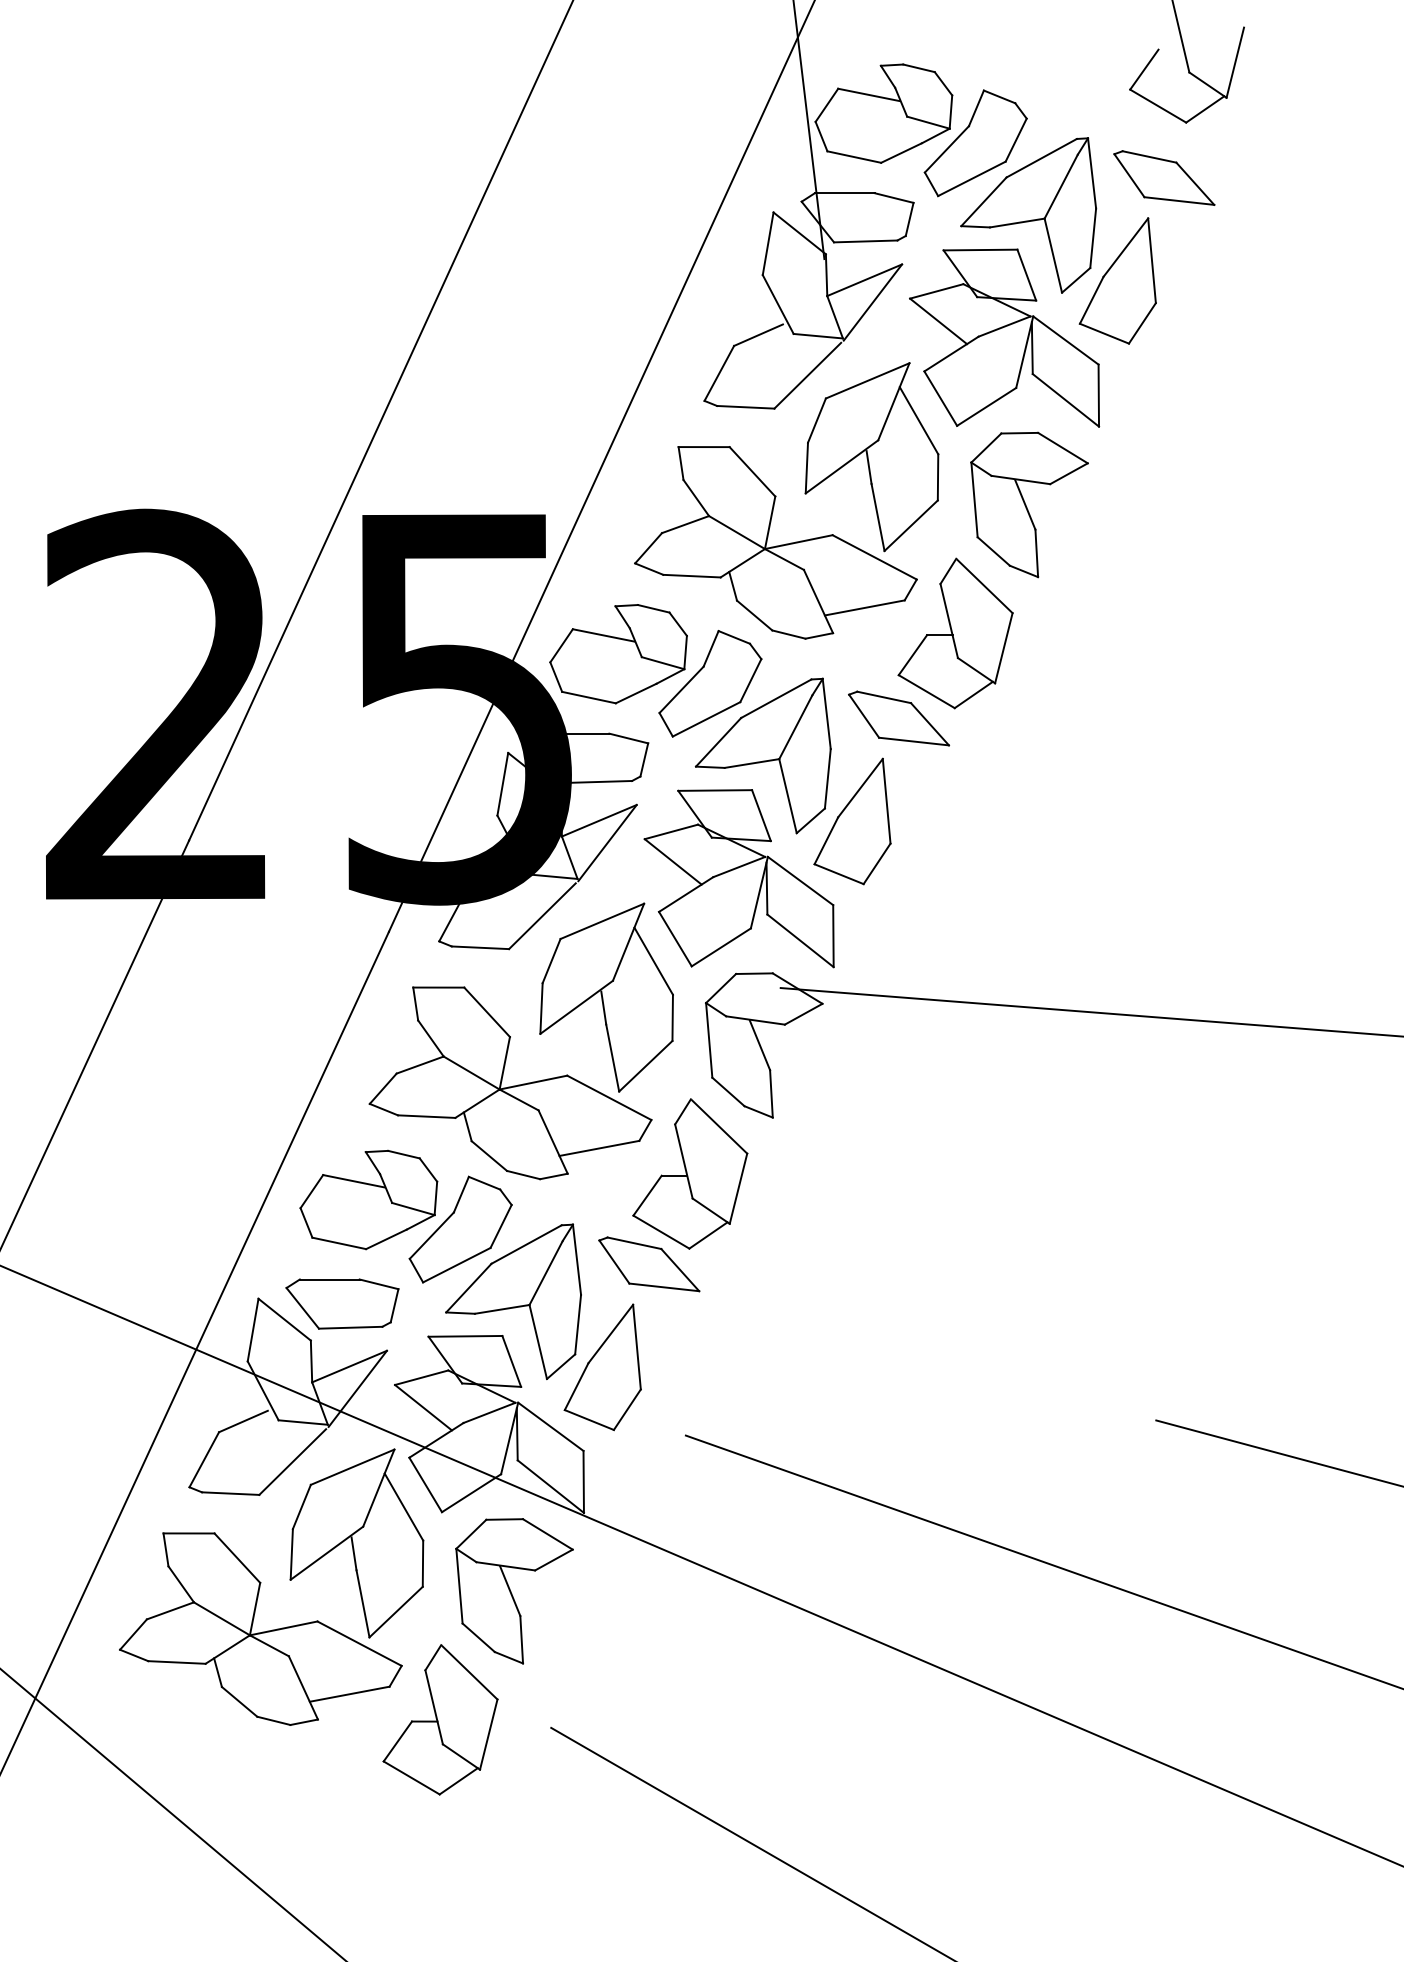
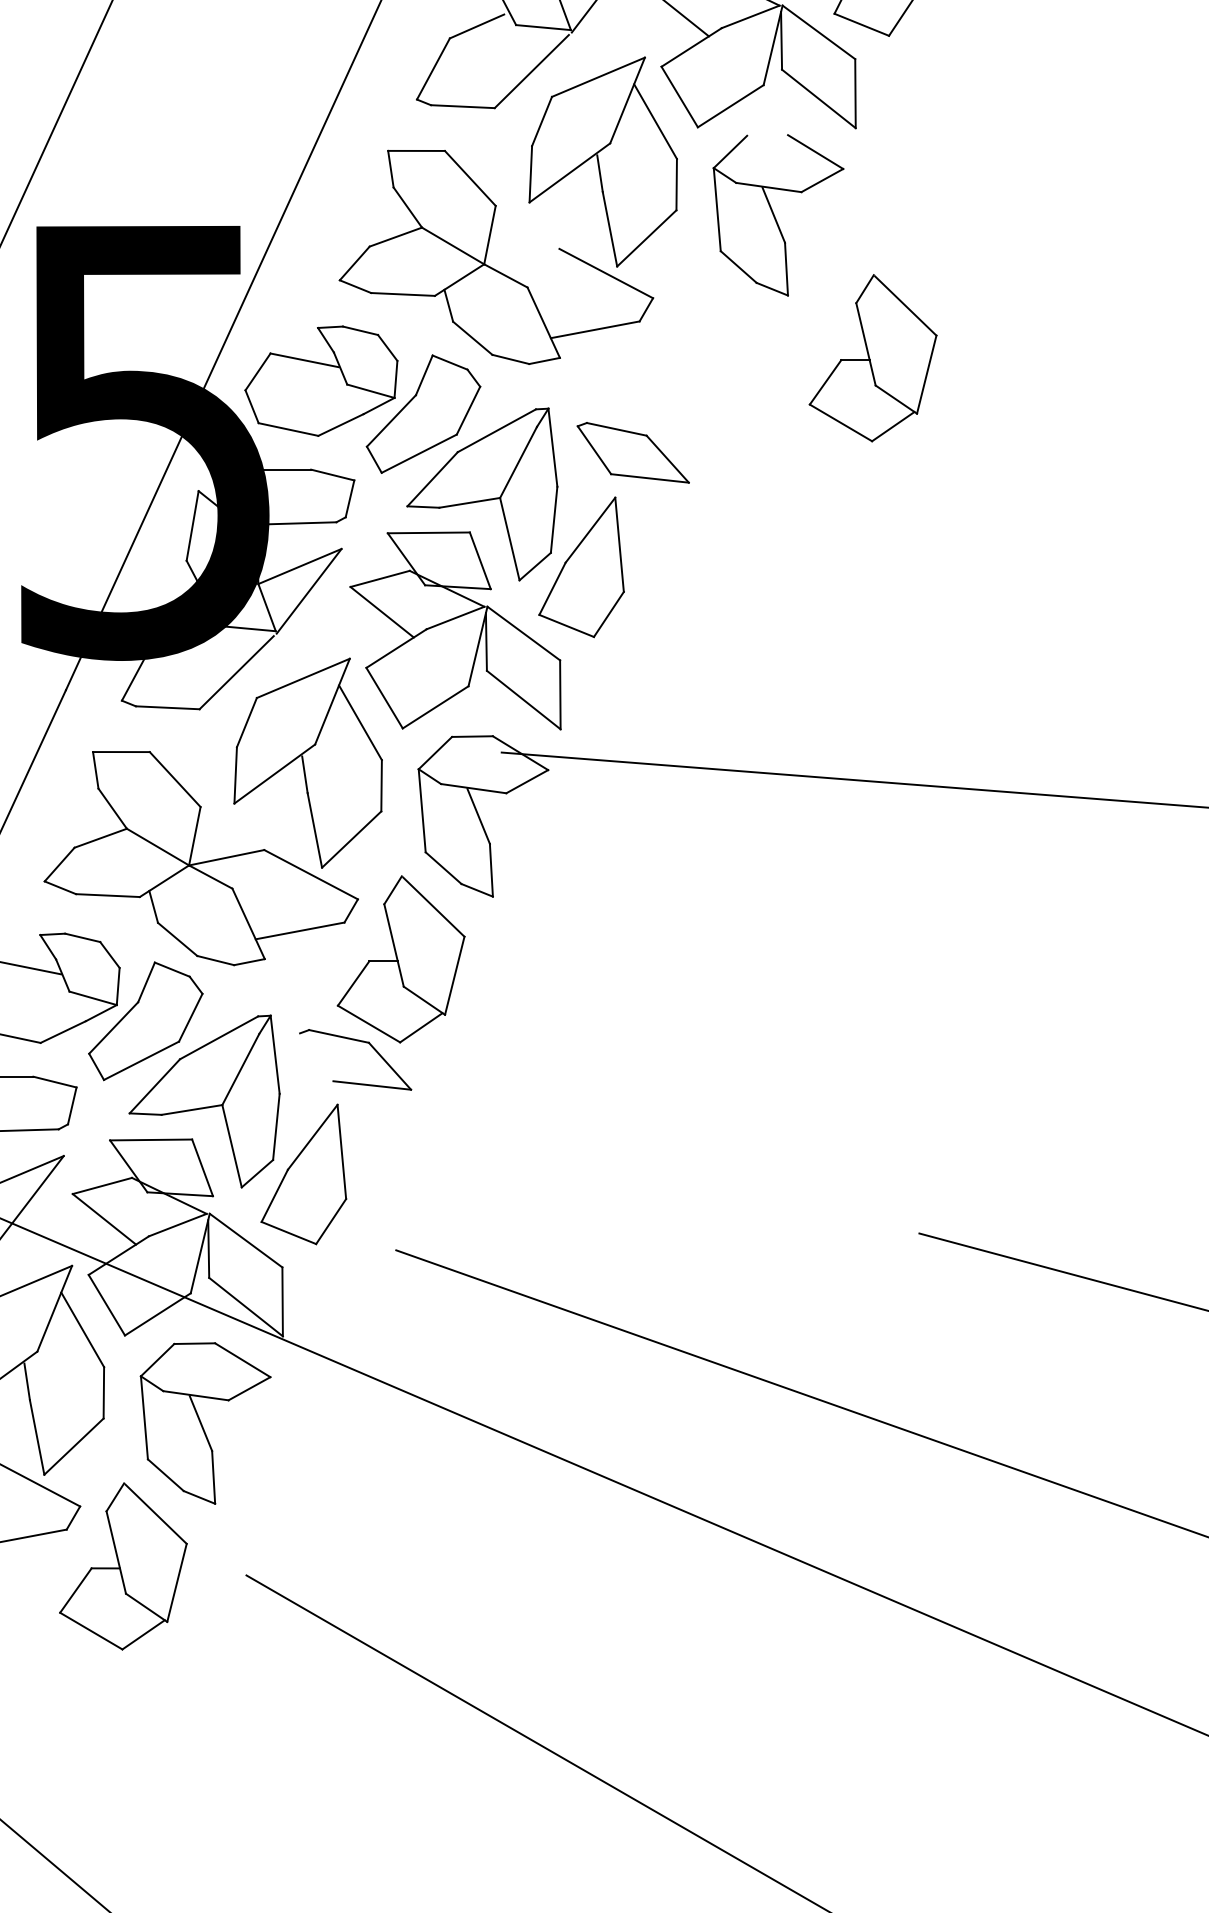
line: (1019, 432) -> (767, 134), removed
line: (798, 542) -> (521, 257), removed
part: (955, 633) -> (872, 358), moved
line: (614, 1261) -> (316, 1056), removed

